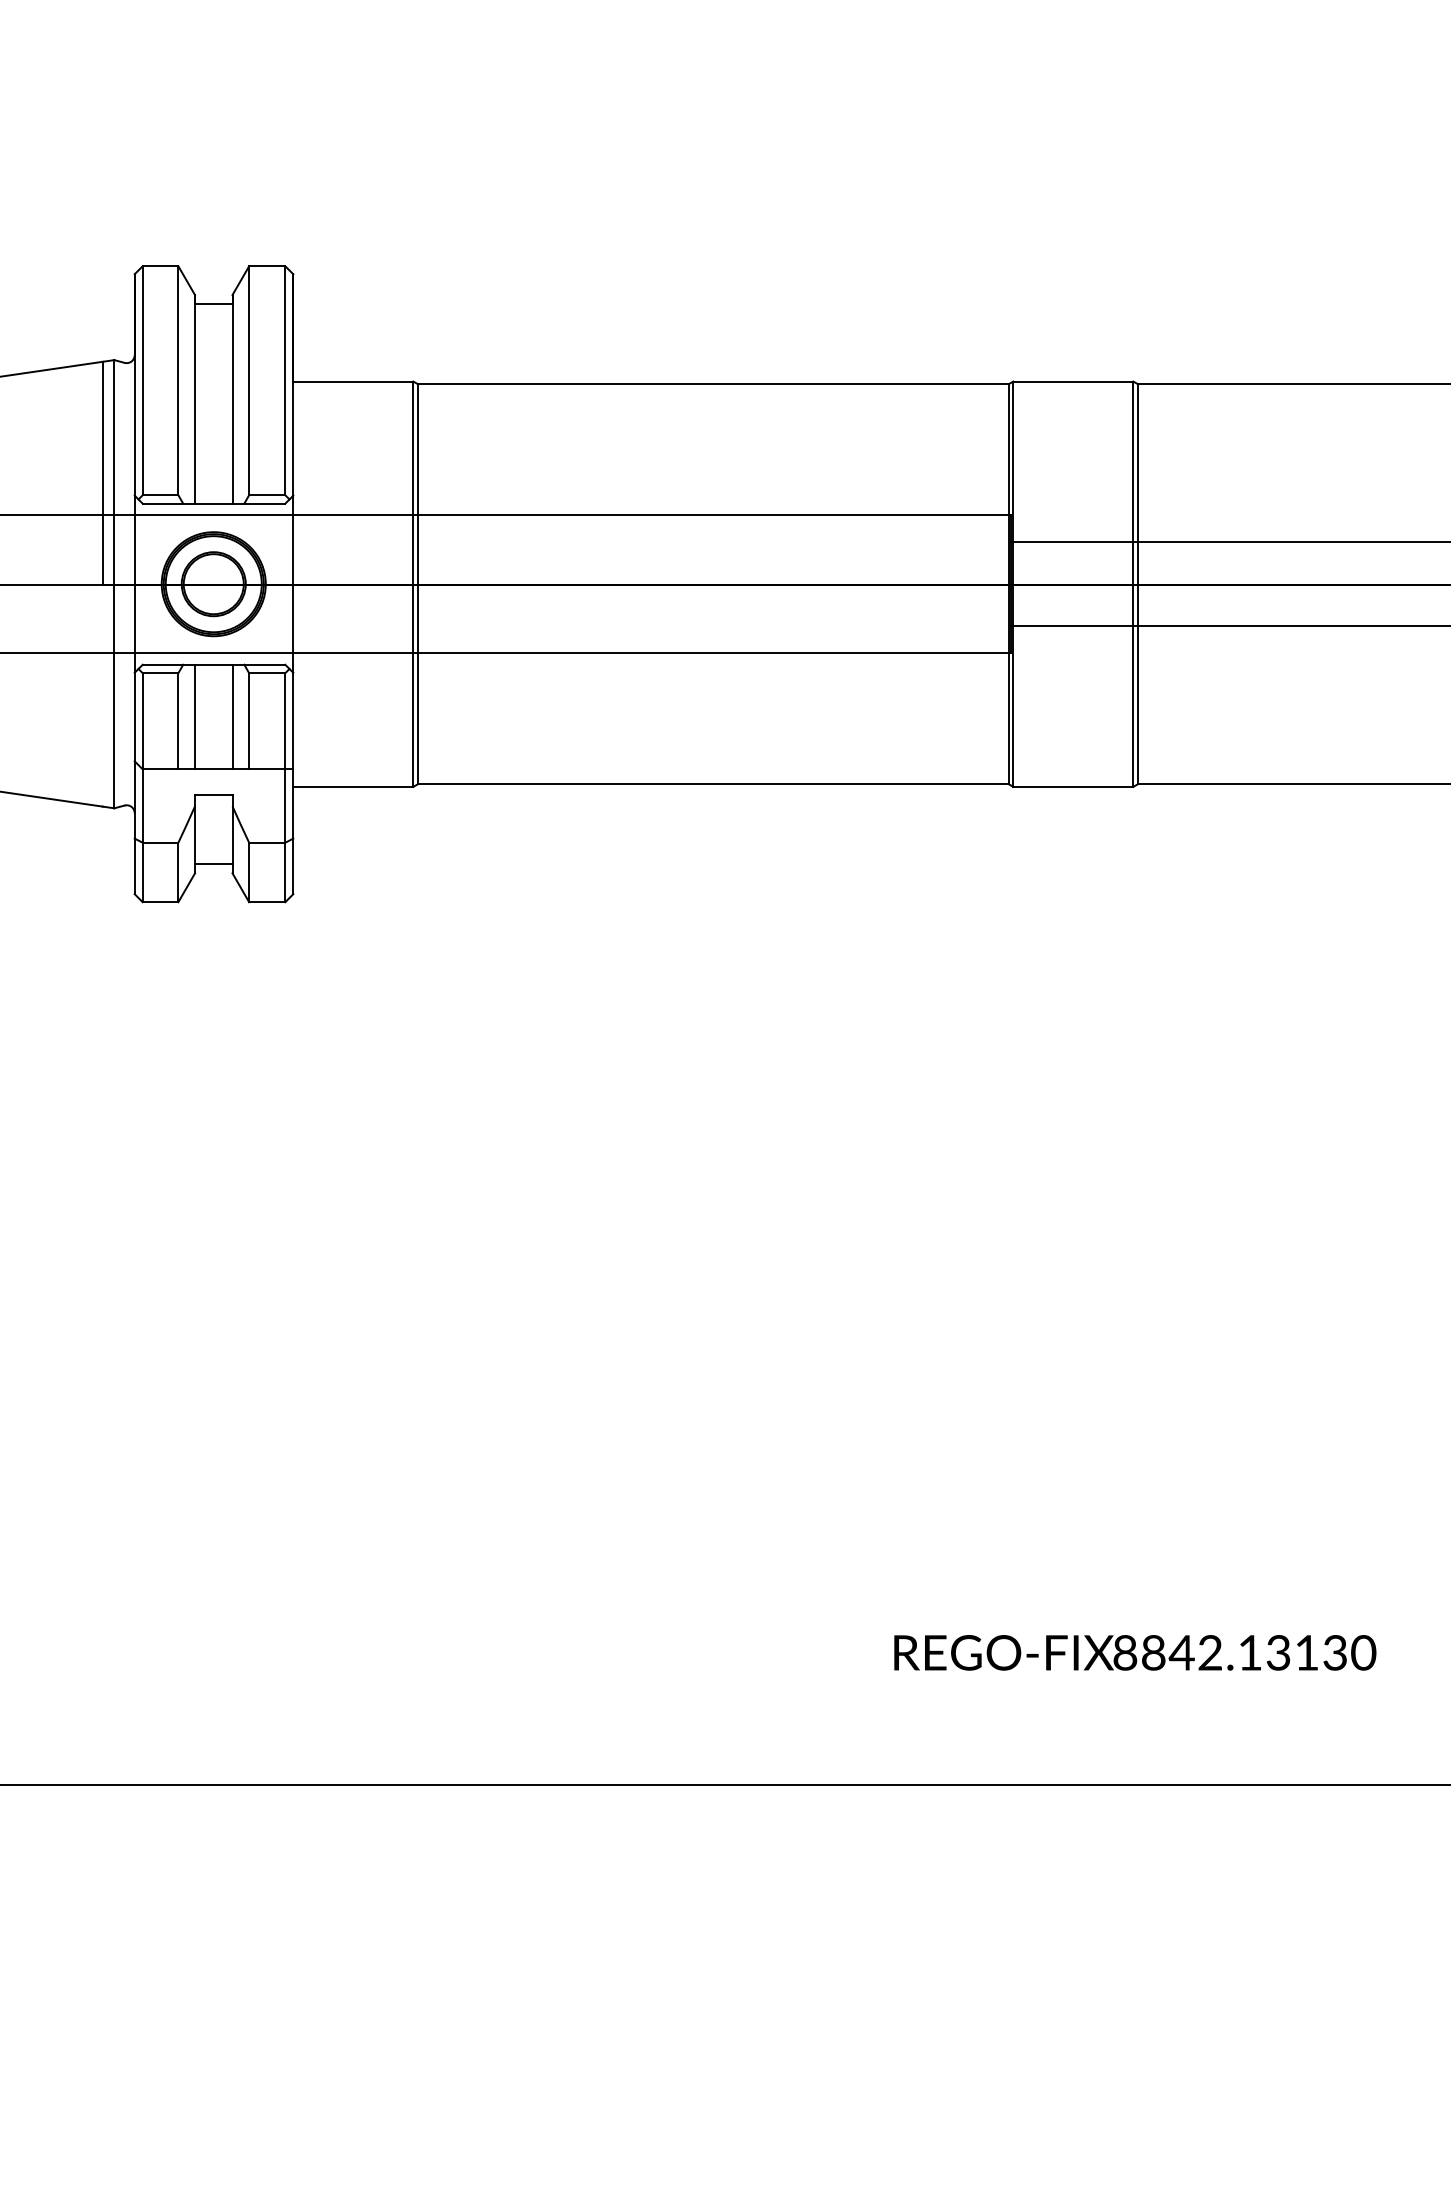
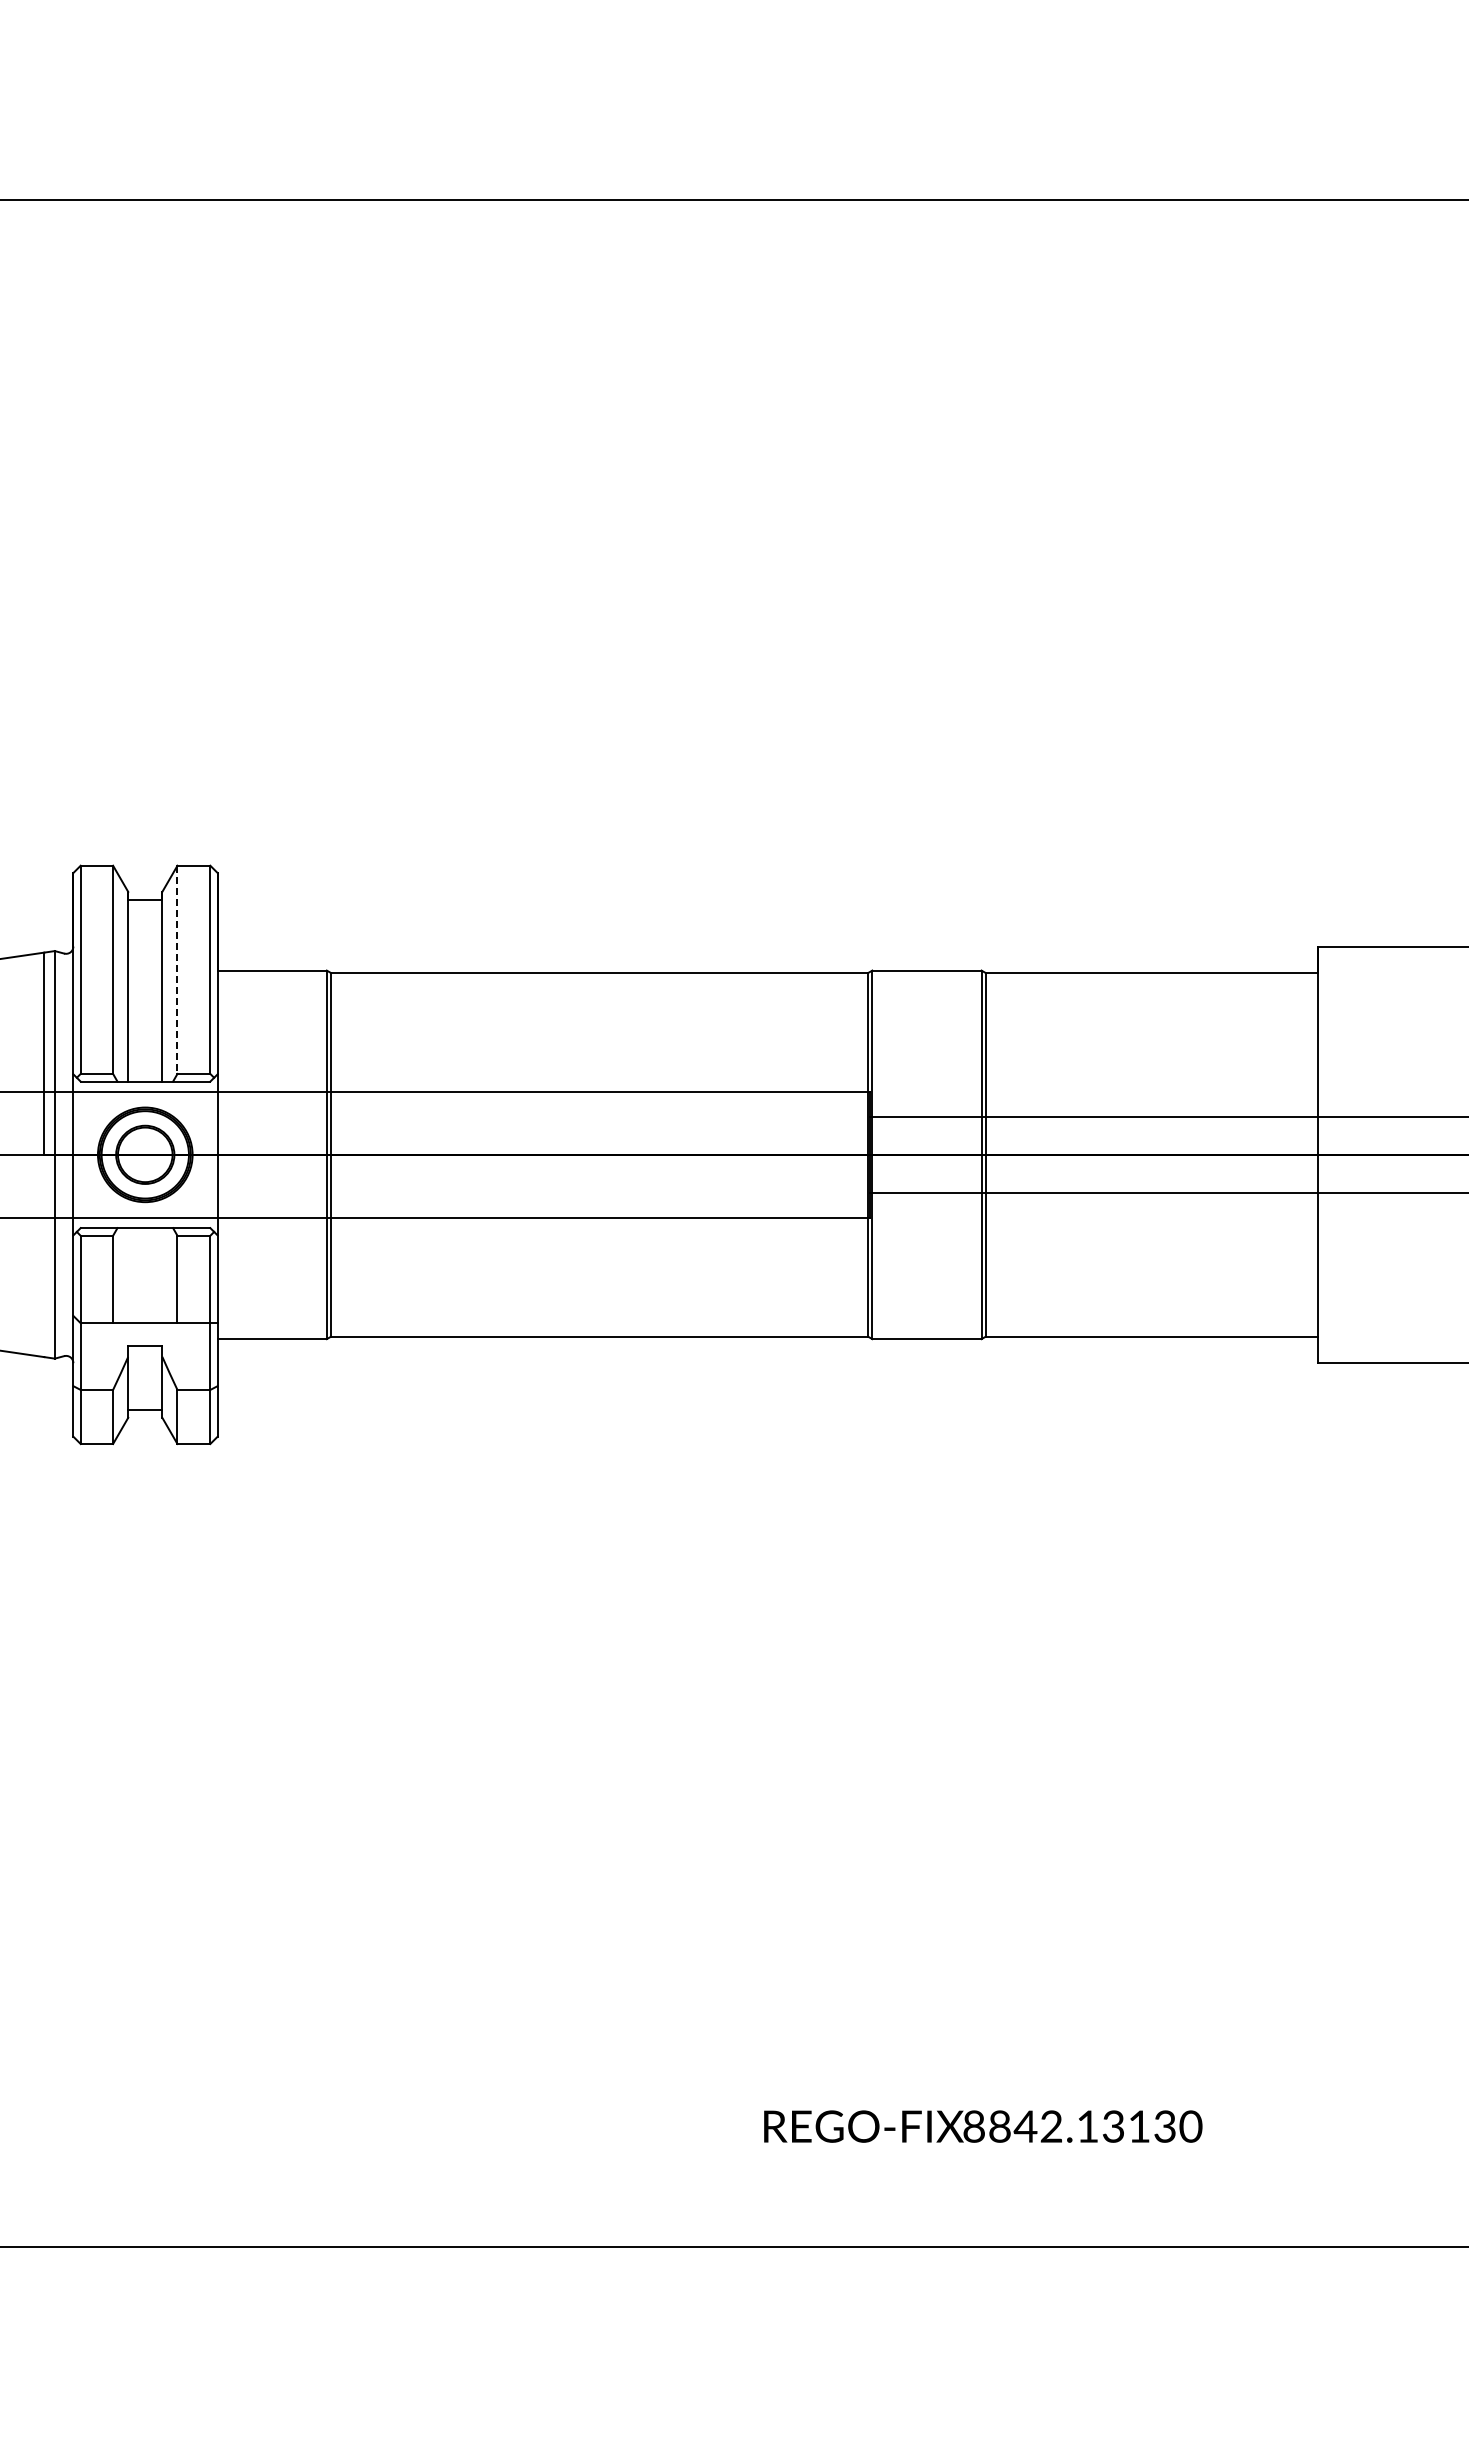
line: (249, 381) -> (177, 970), solid -> dashed
line: (195, 716) -> (128, 1275), removed
line: (232, 716) -> (162, 1275), removed

